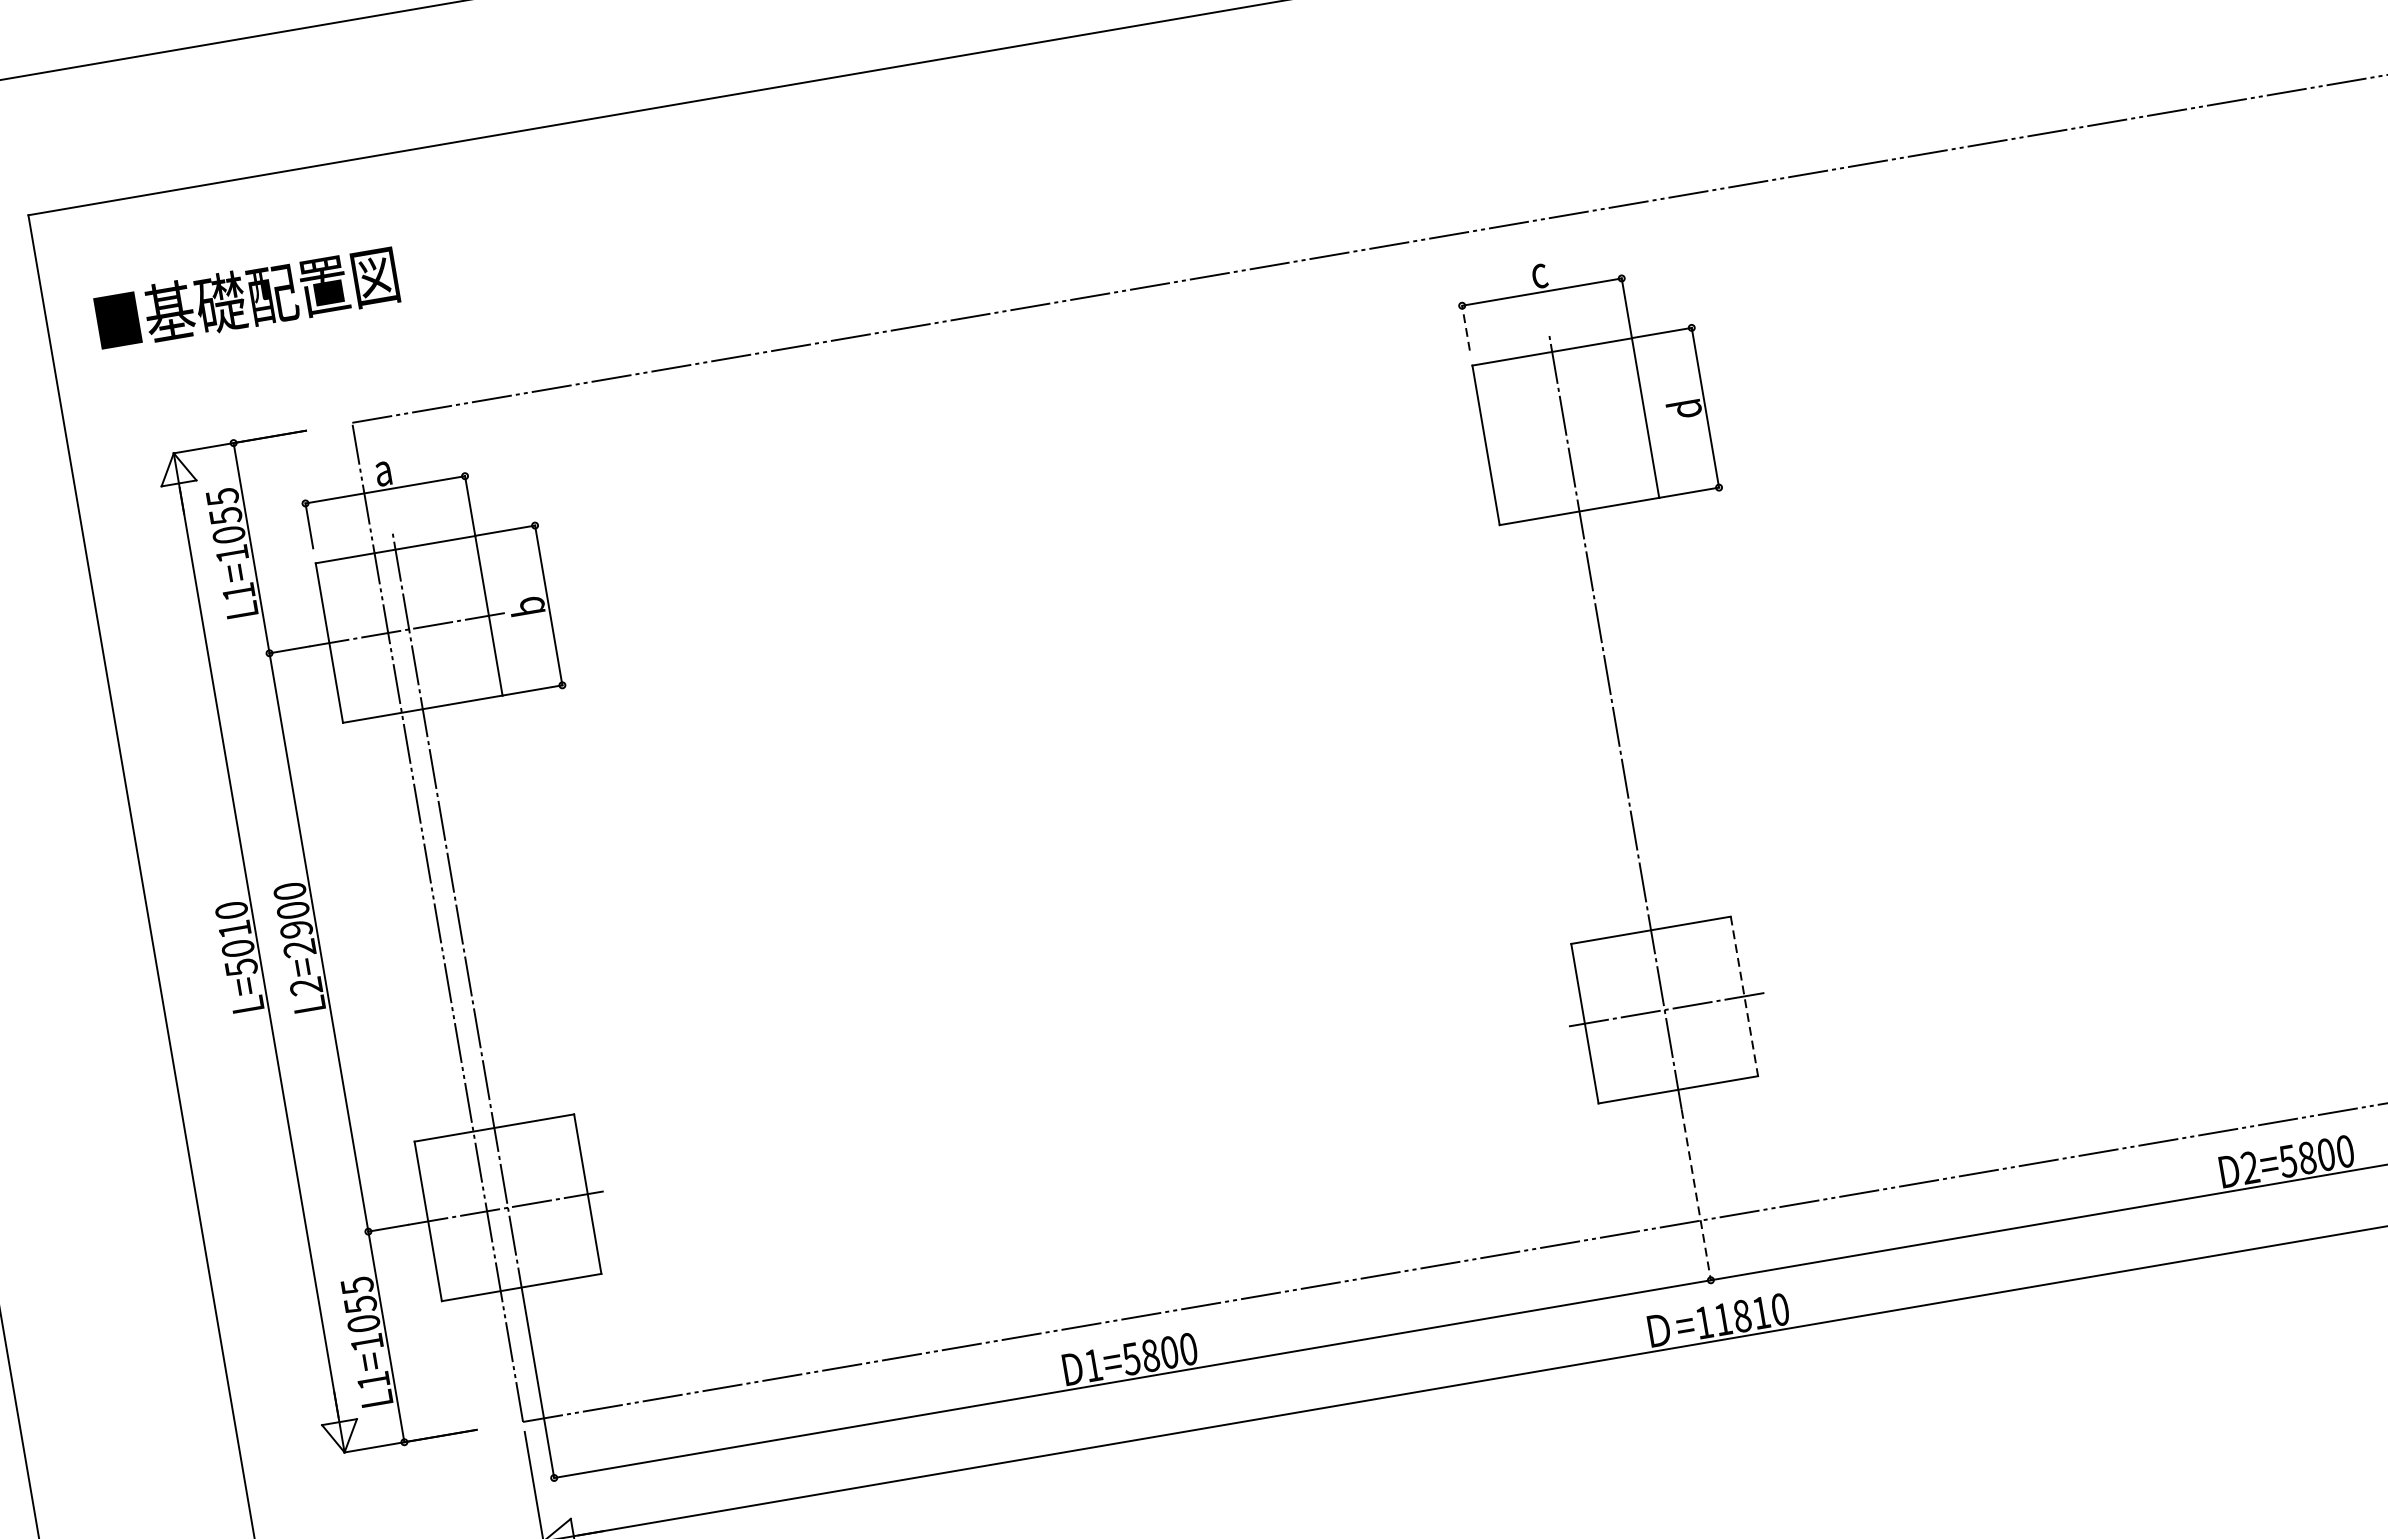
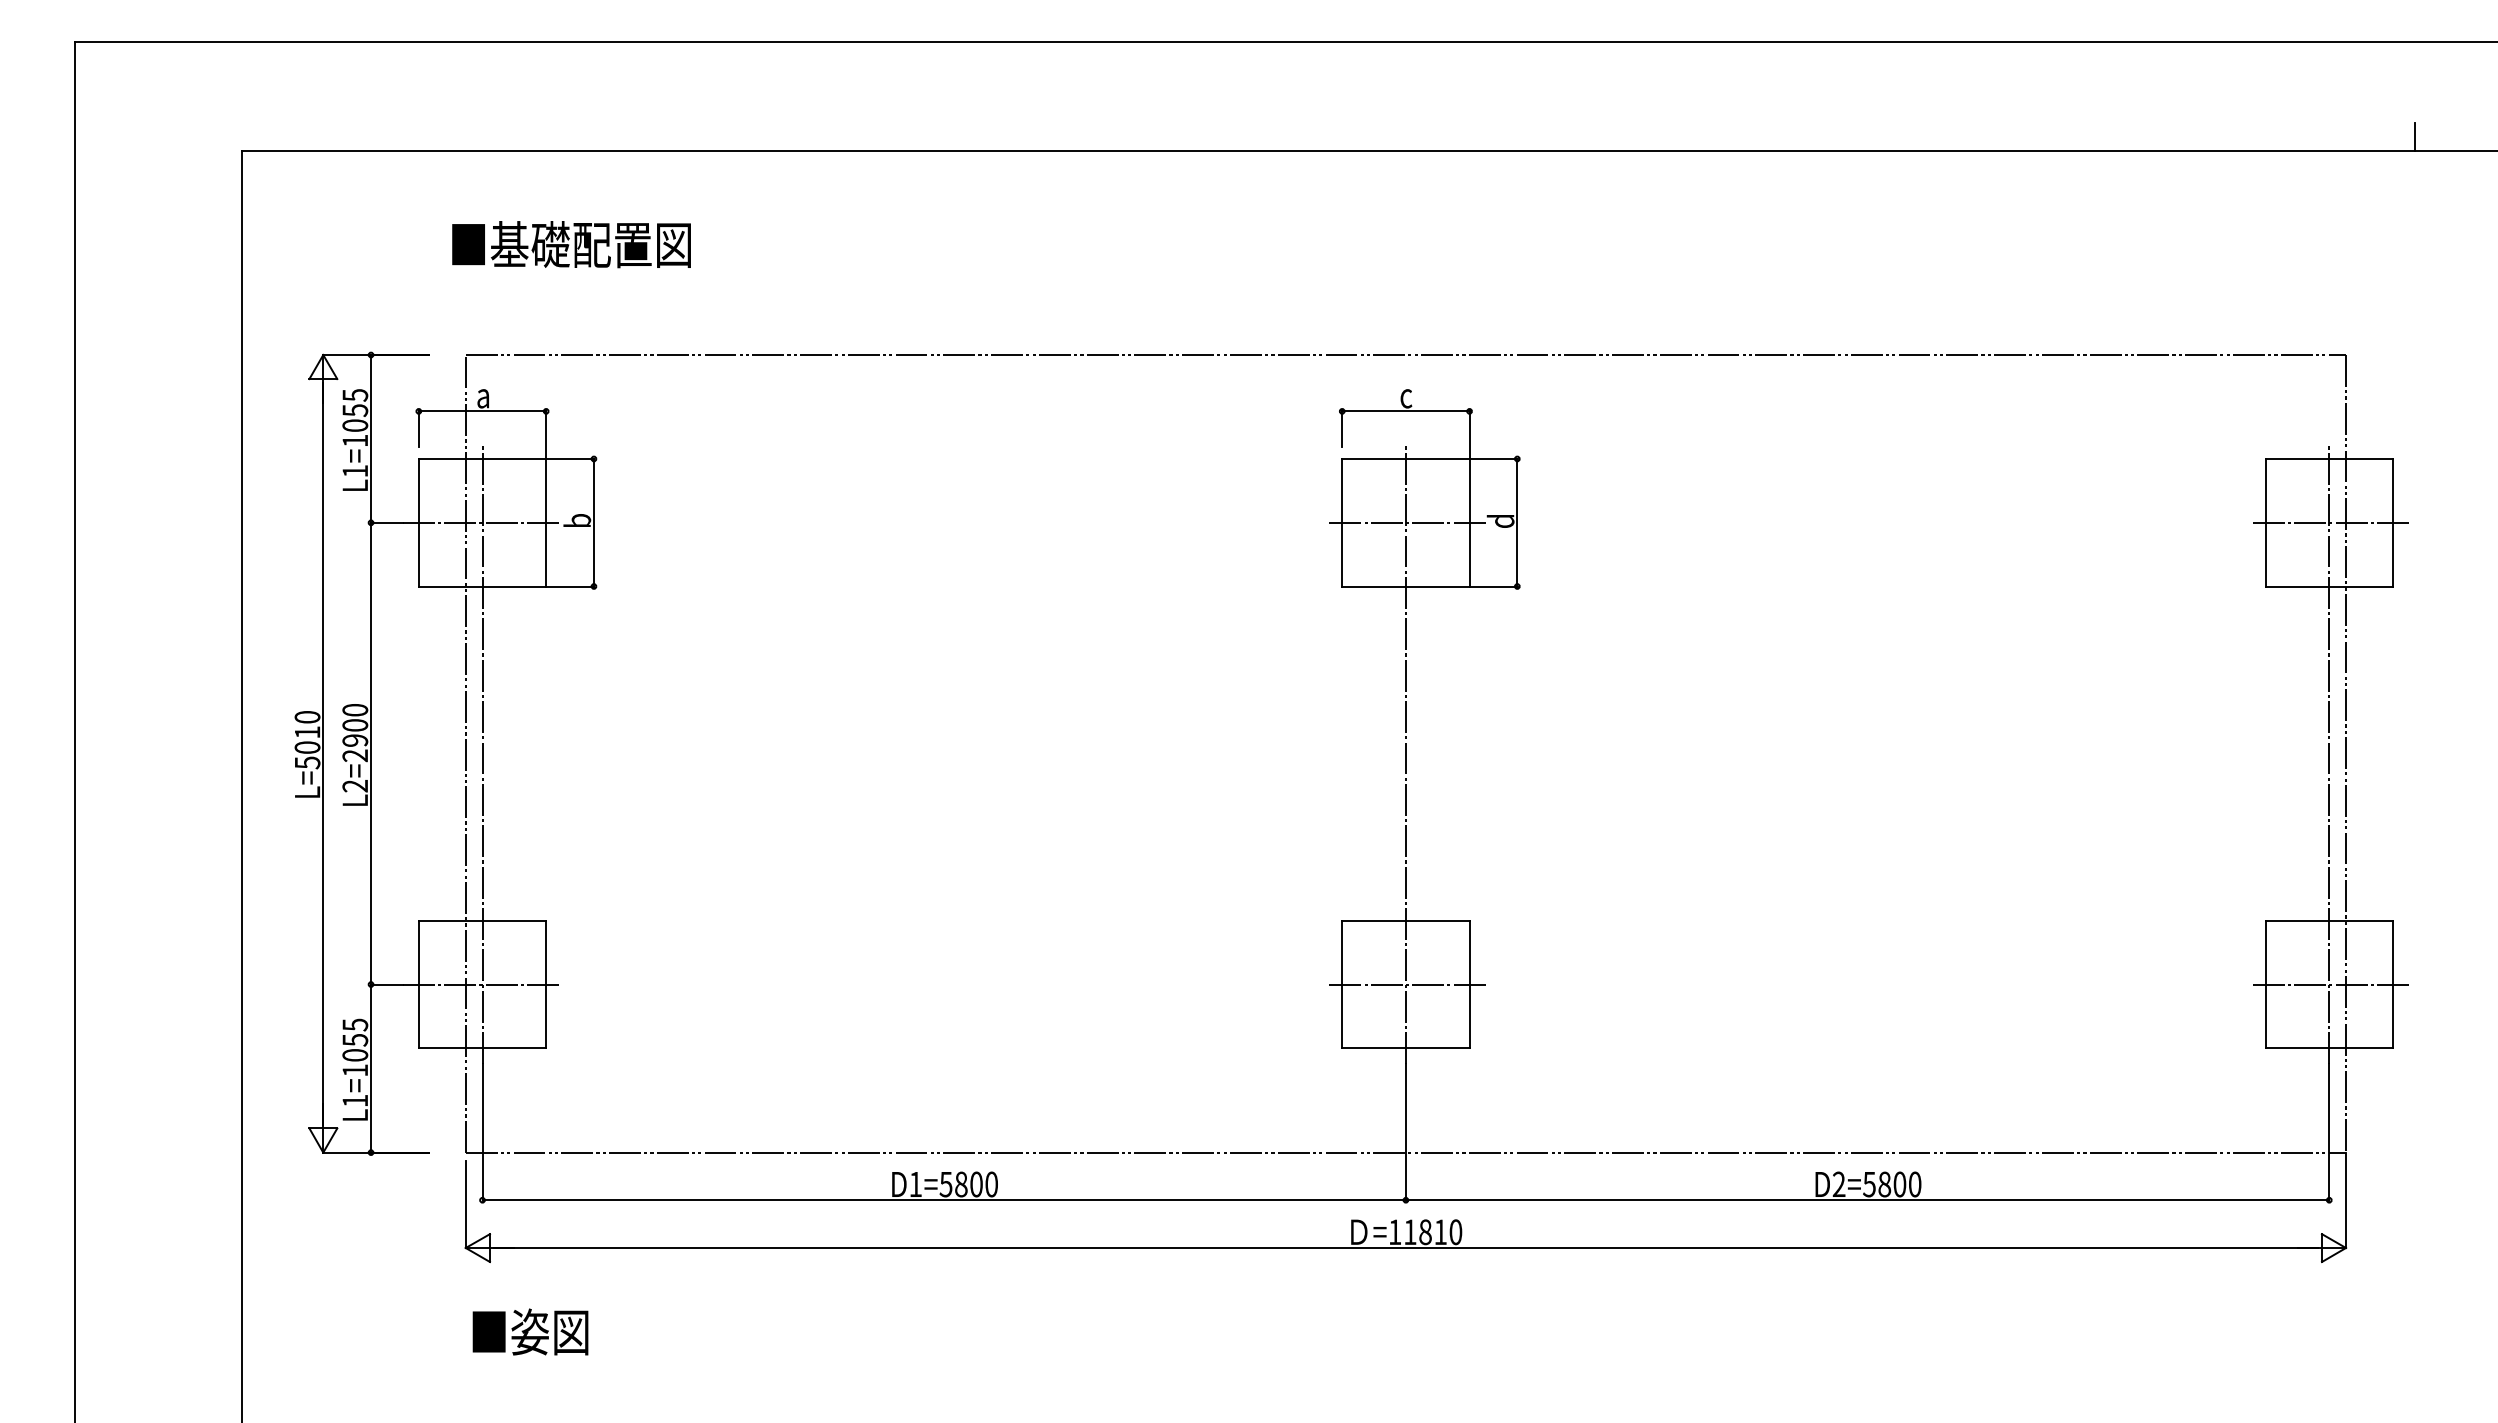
text: (246, 298) -> (571, 244), moved
line: (1466, 328) -> (1342, 429), dashed -> solid
line: (1565, 431) -> (1405, 522), added
line: (1744, 996) -> (1469, 984), dashed -> solid
line: (1695, 1195) -> (1405, 1132), dashed -> solid

